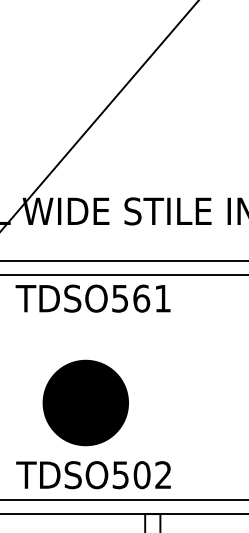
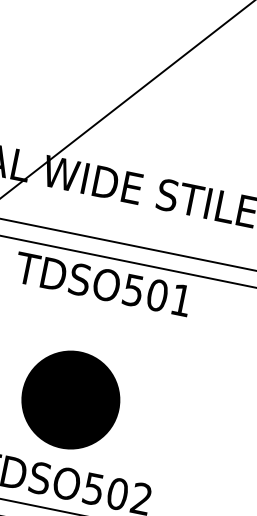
text: (141, 298) -> (157, 295), TDSO561 -> TDSO501

